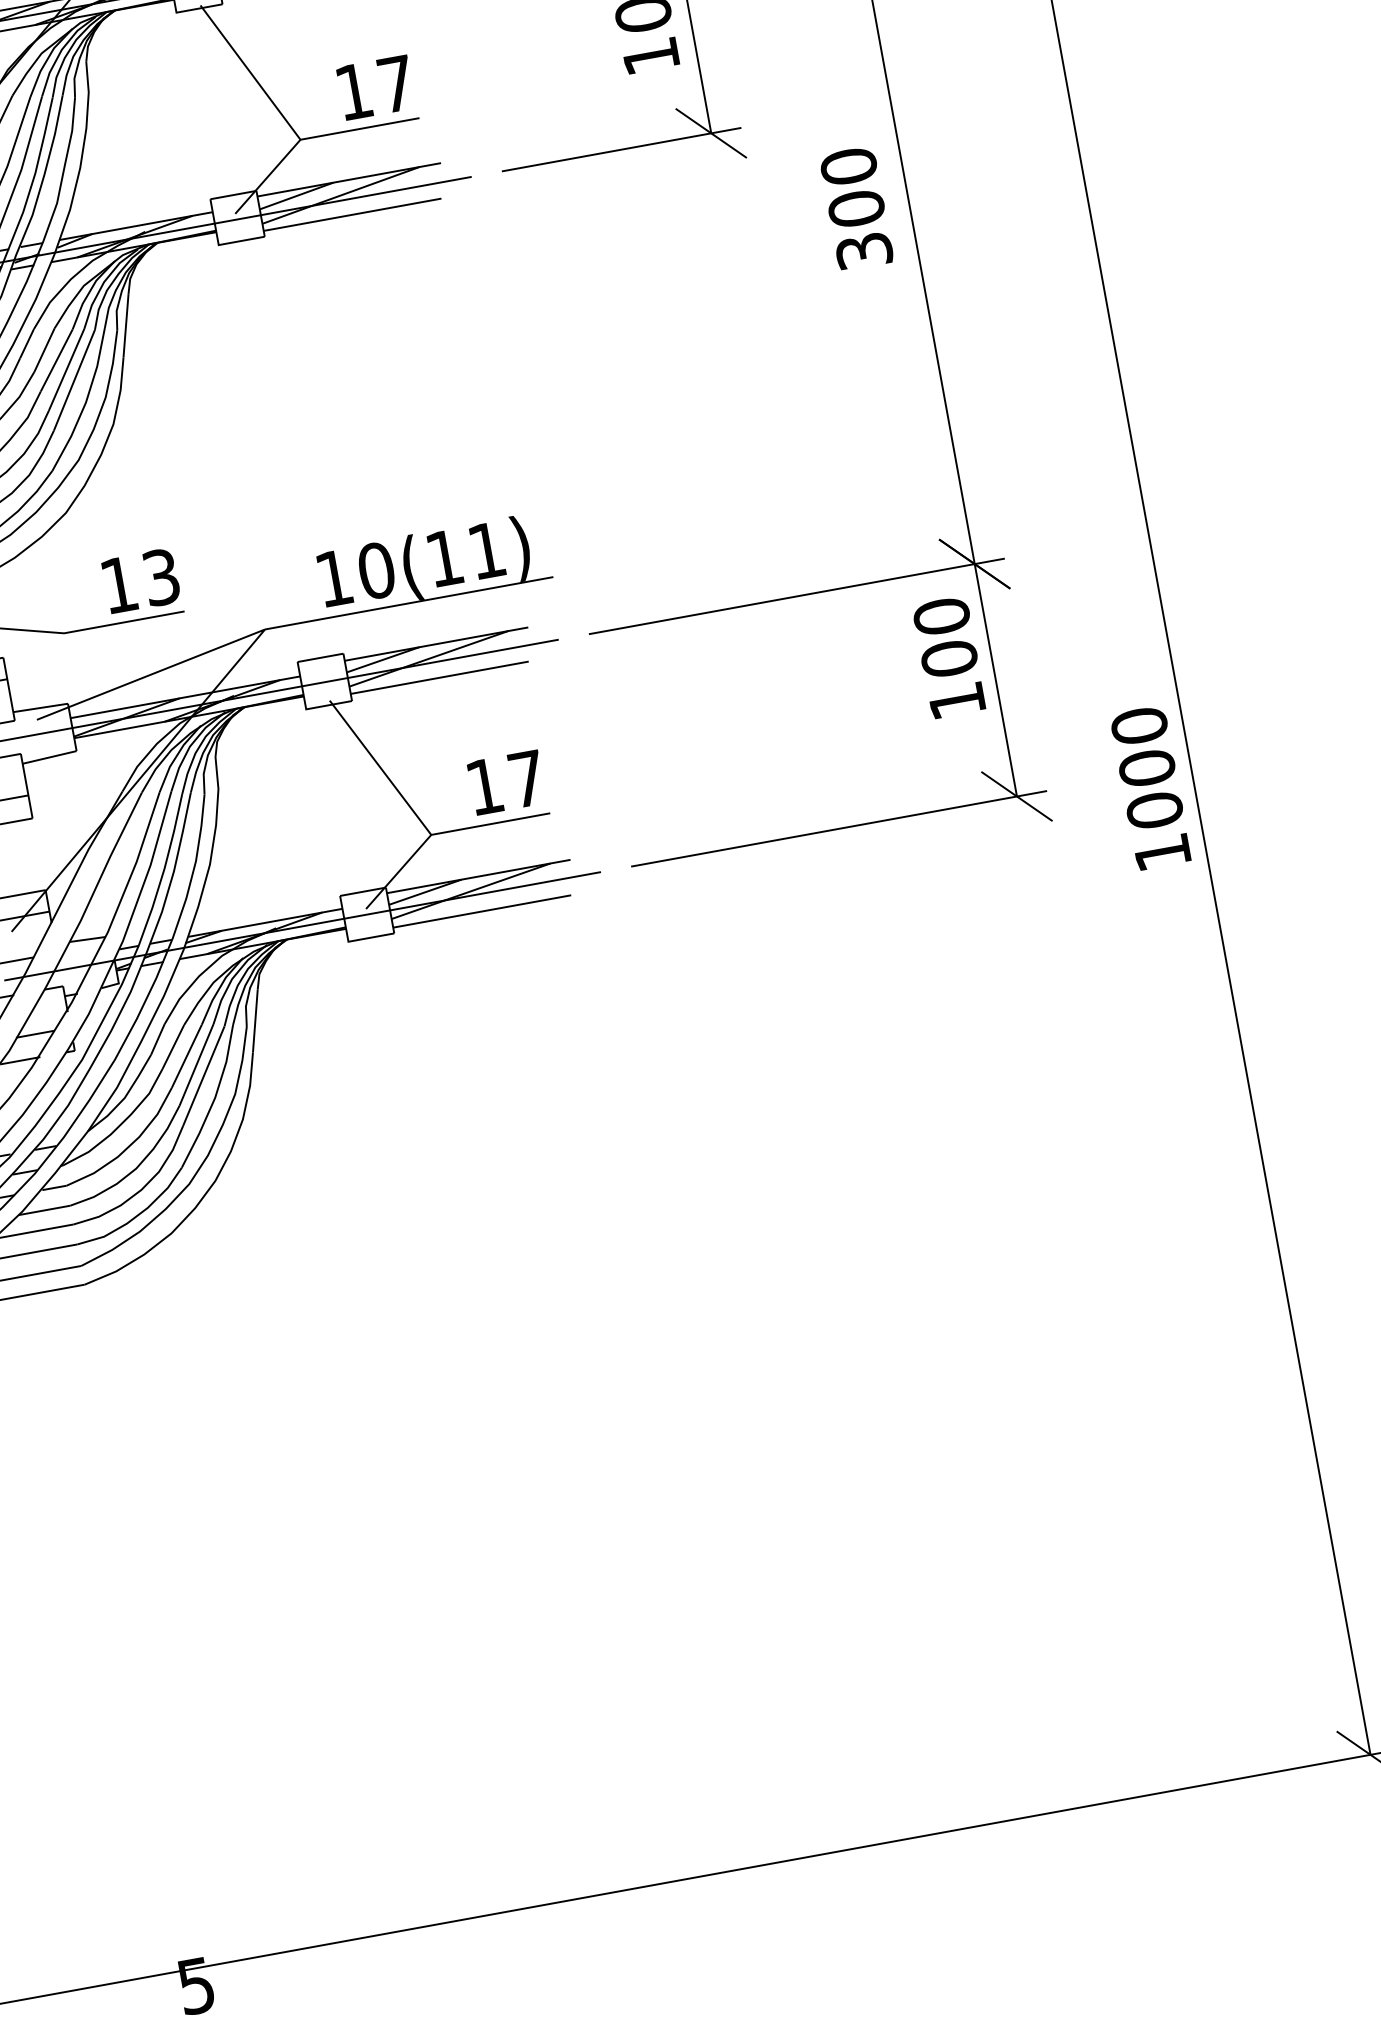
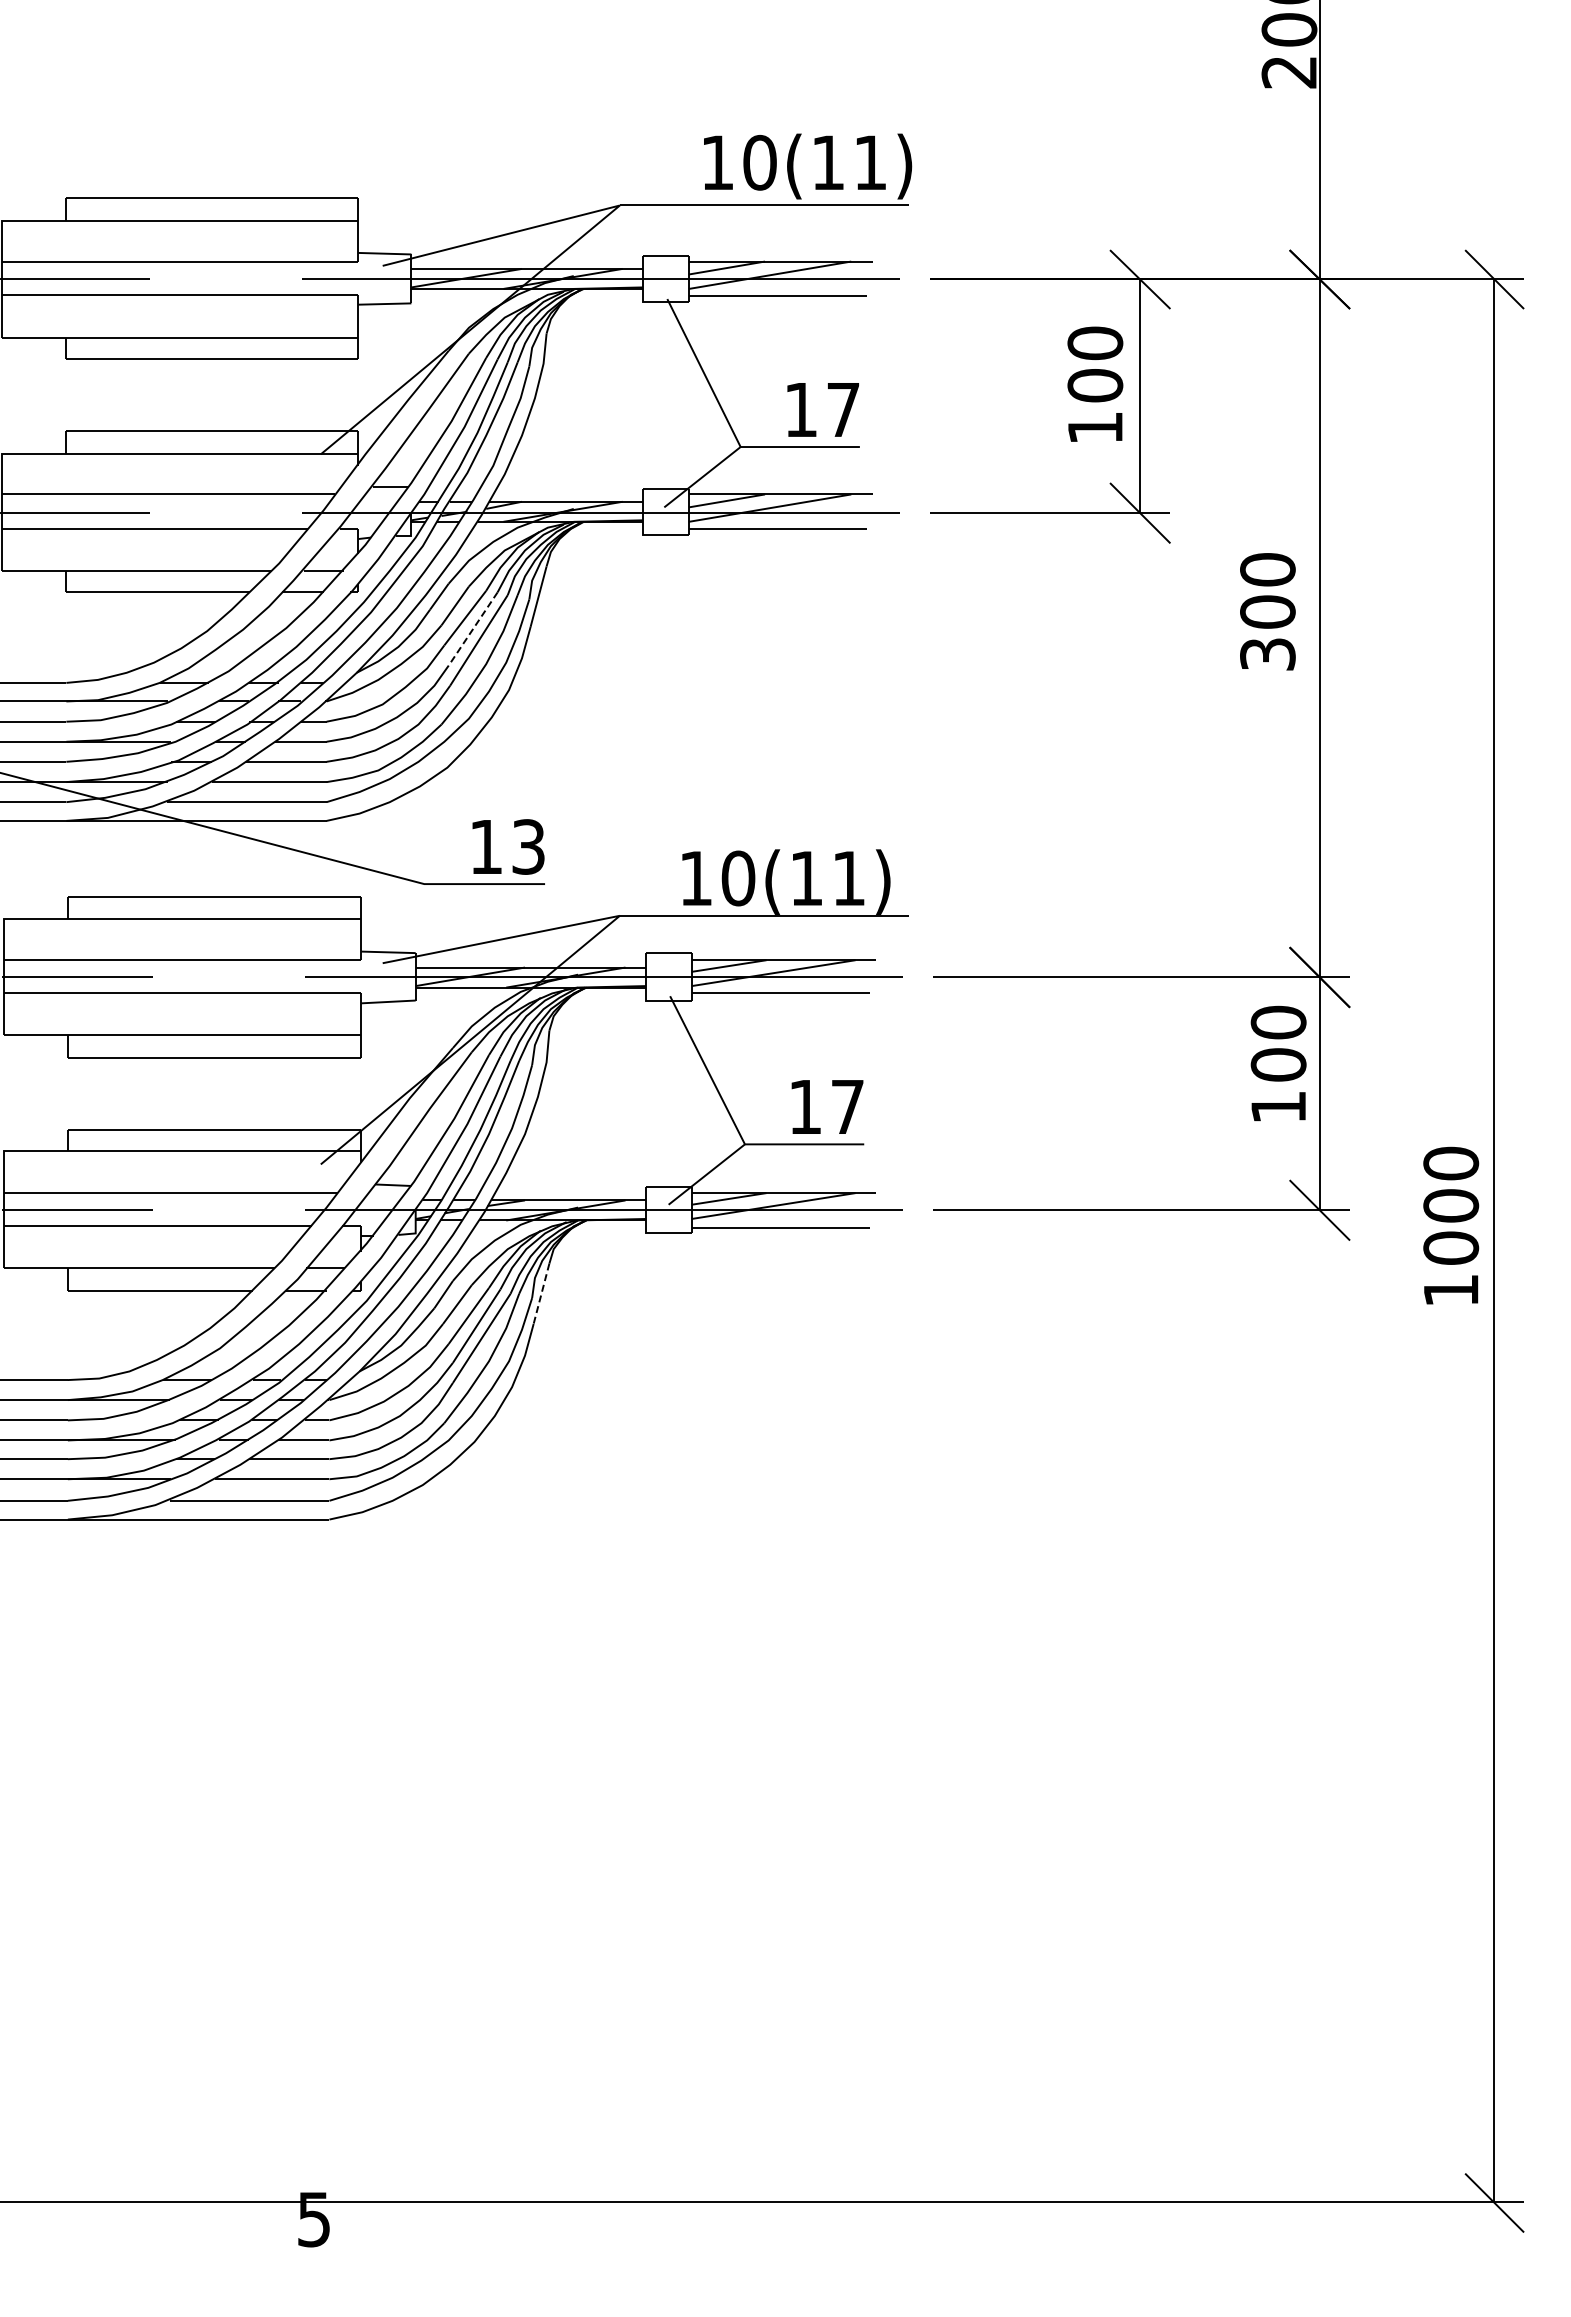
line: (66, 370) -> (472, 629), solid -> dashed
line: (255, 1021) -> (541, 1294), solid -> dashed

